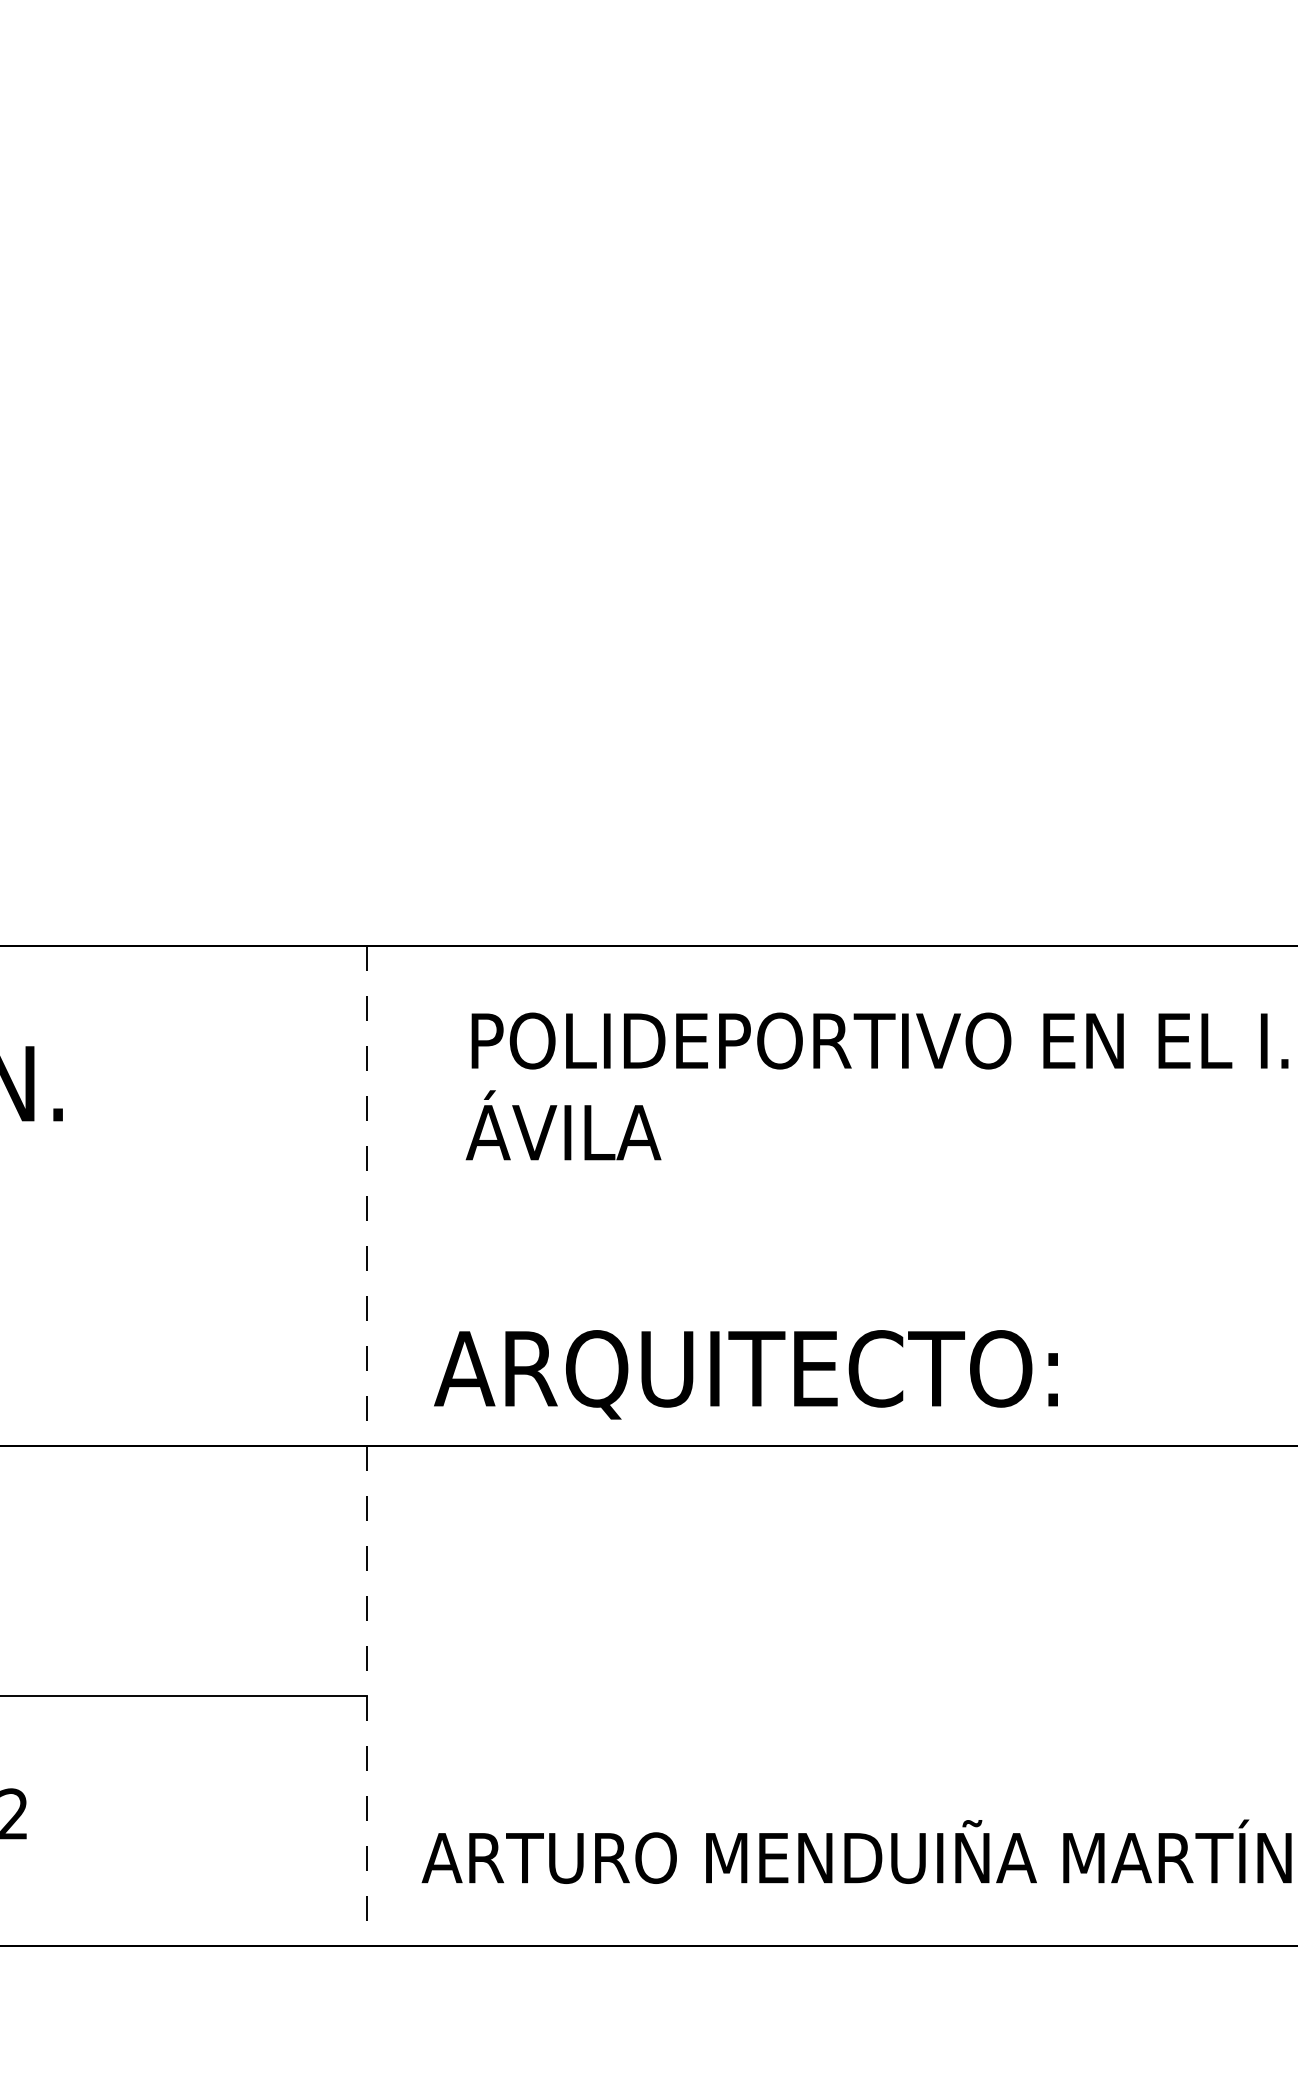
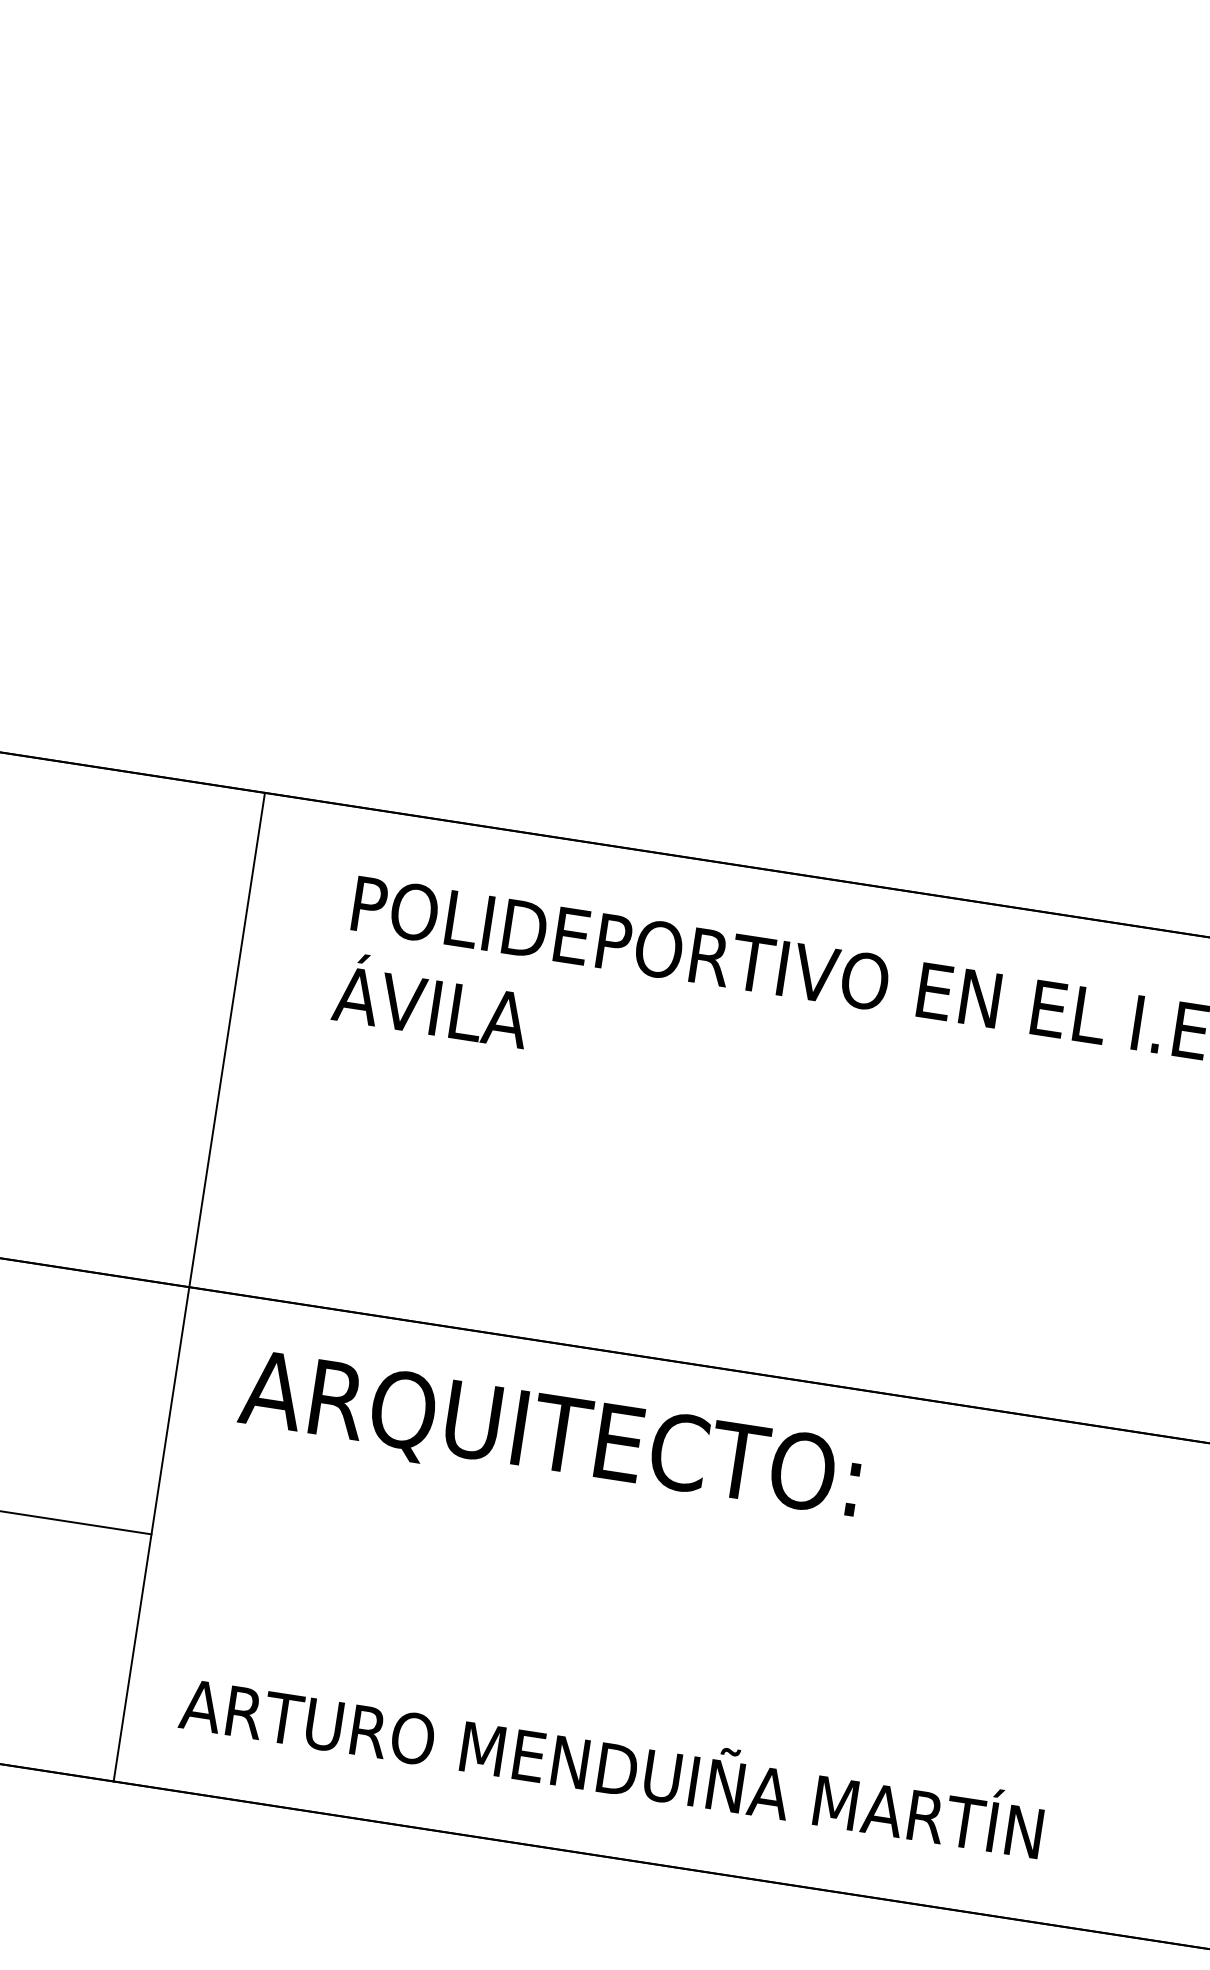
text: (745, 1374) -> (549, 1438), moved
line: (366, 1446) -> (189, 1287), dashed -> solid

